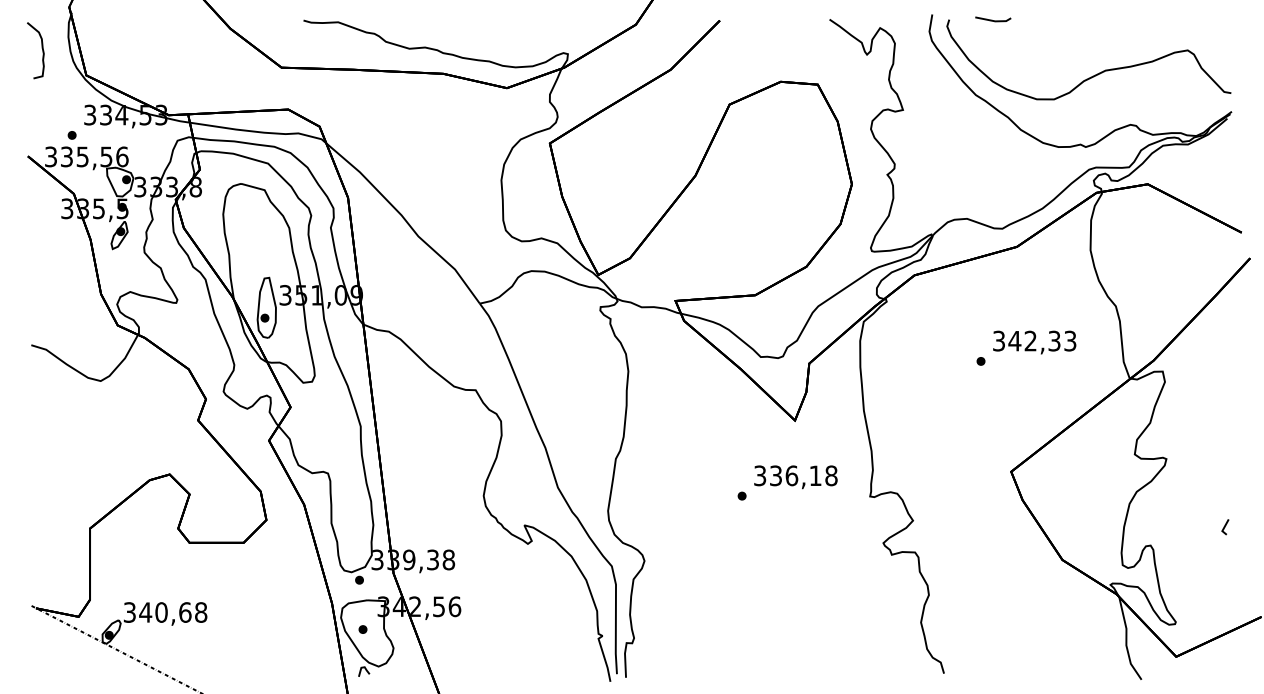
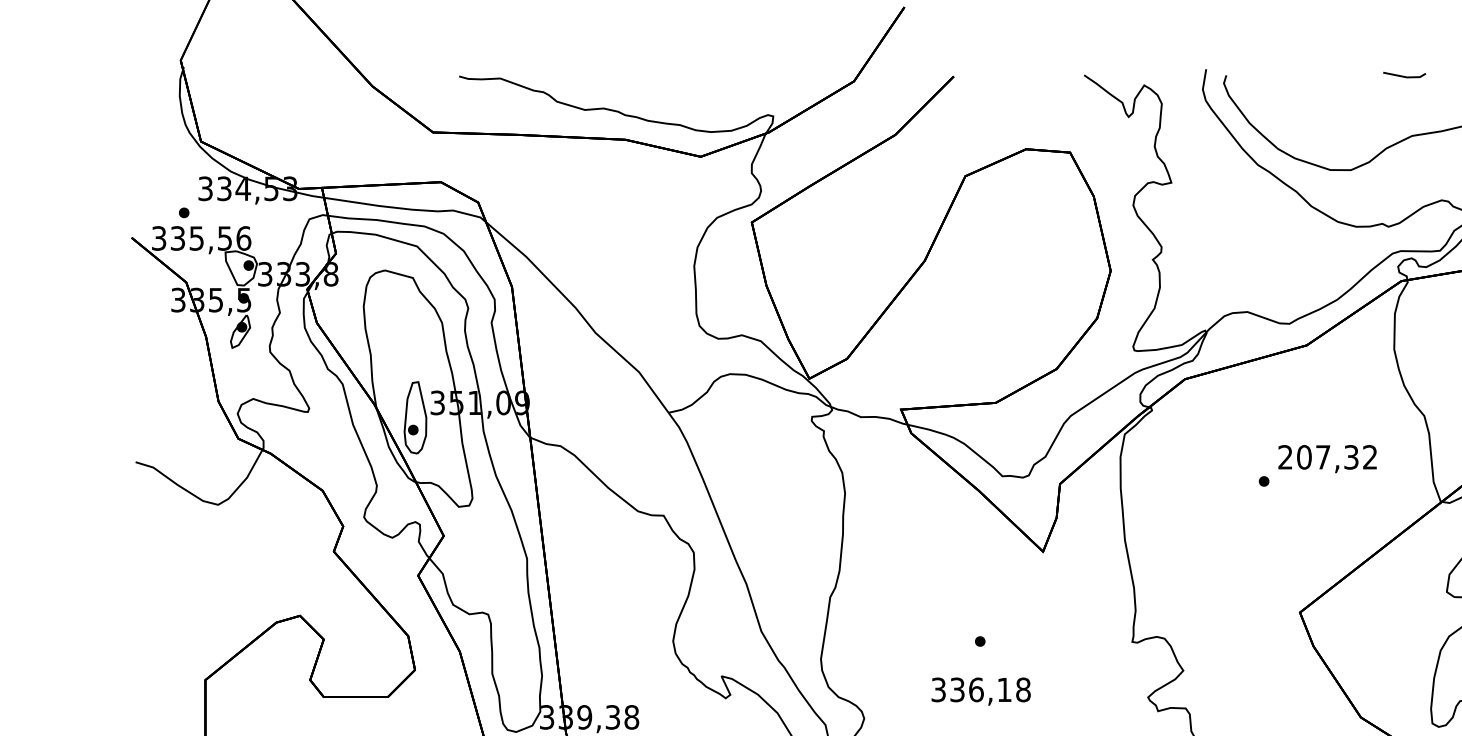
line: (992, 19) -> (1403, 75), moved
curve: (41, 48) -> (147, 109), removed
text: (1034, 340) -> (1327, 456), 342,33 -> 207,32
text: (795, 477) -> (980, 691), moved

